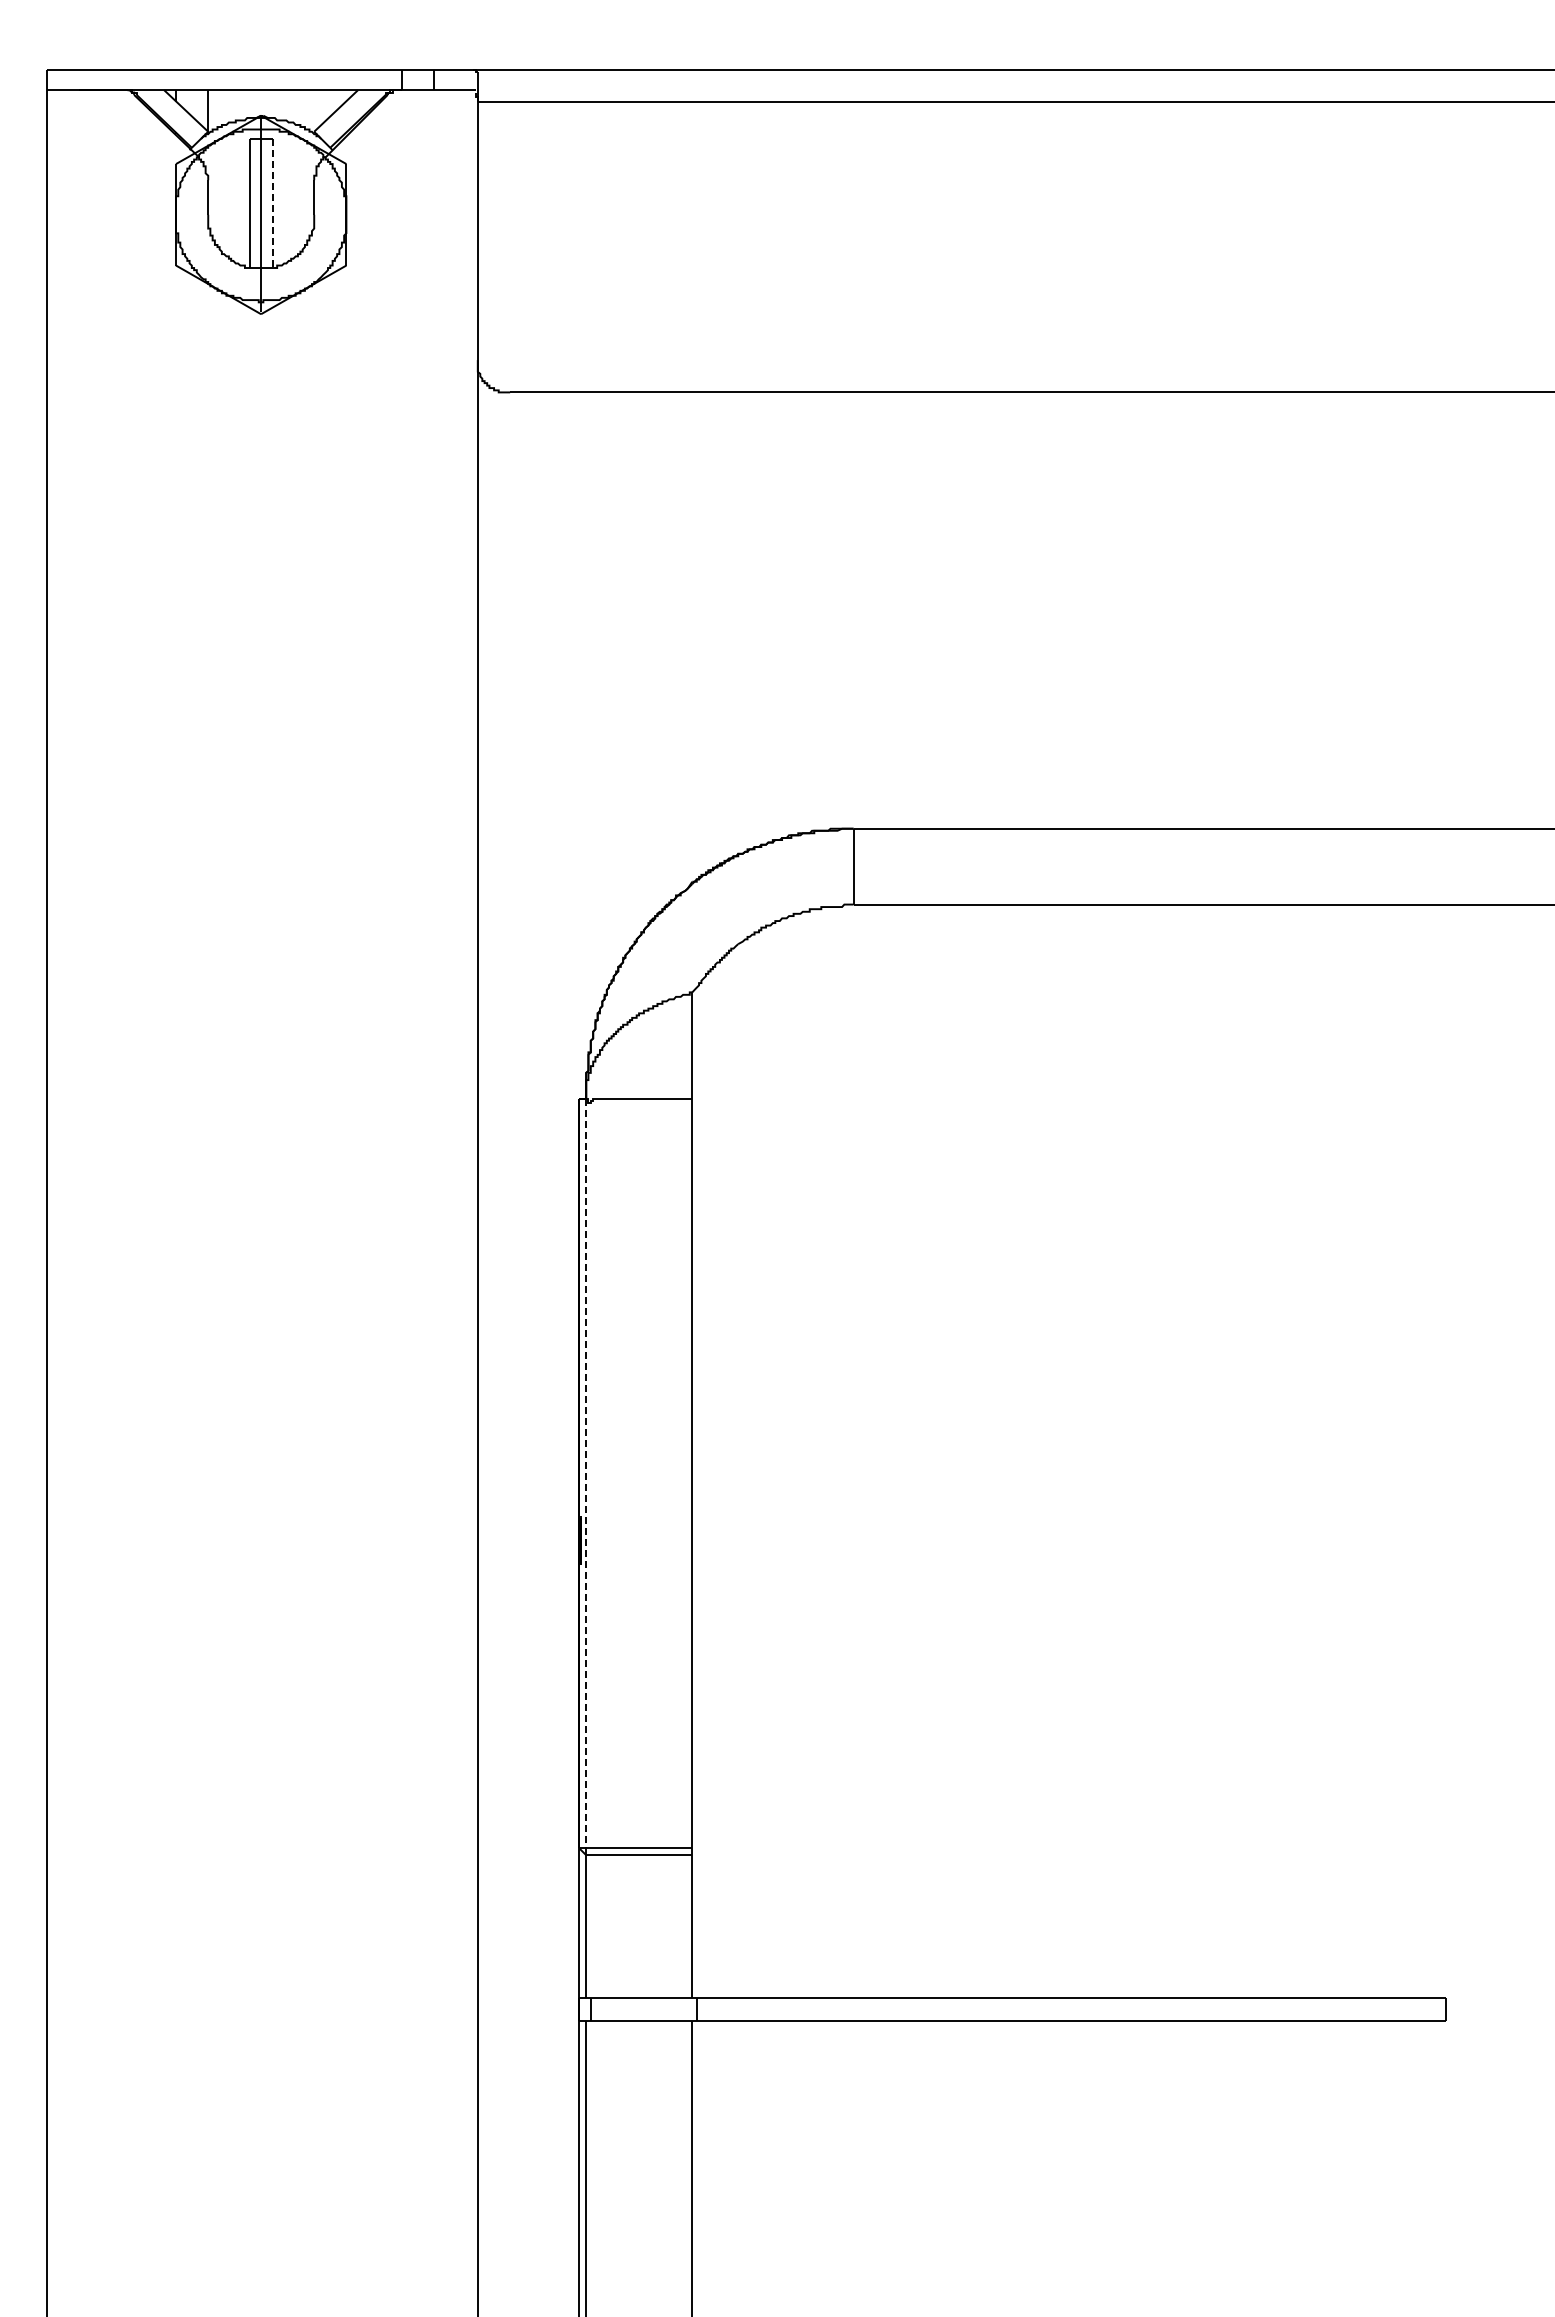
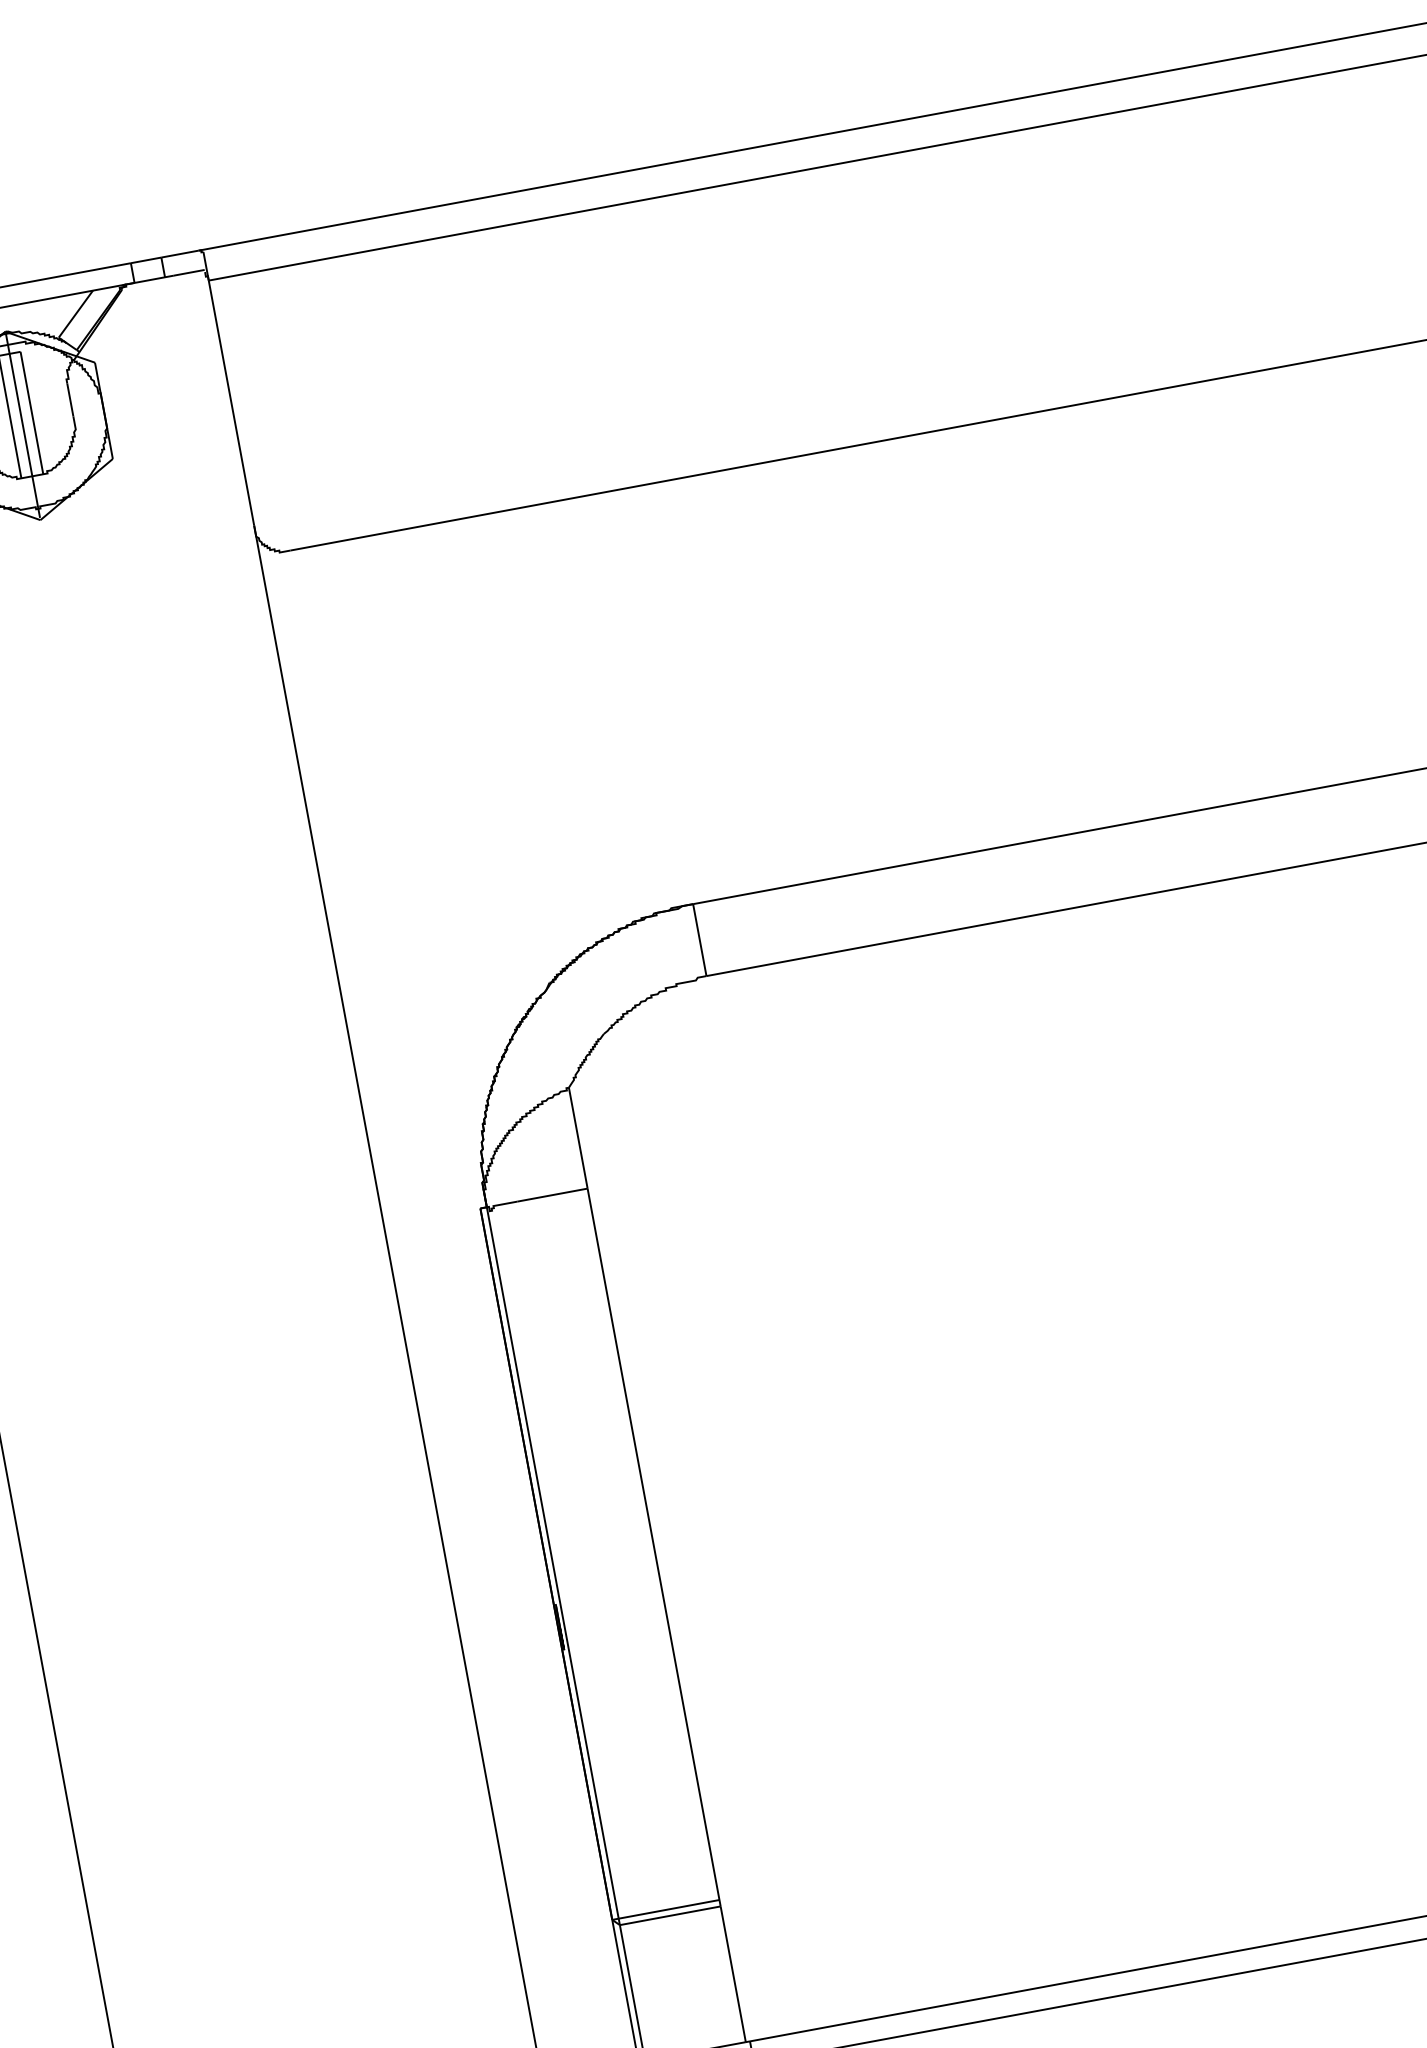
line: (272, 203) -> (31, 413), dashed -> solid
line: (586, 1473) -> (553, 1562), dashed -> solid

